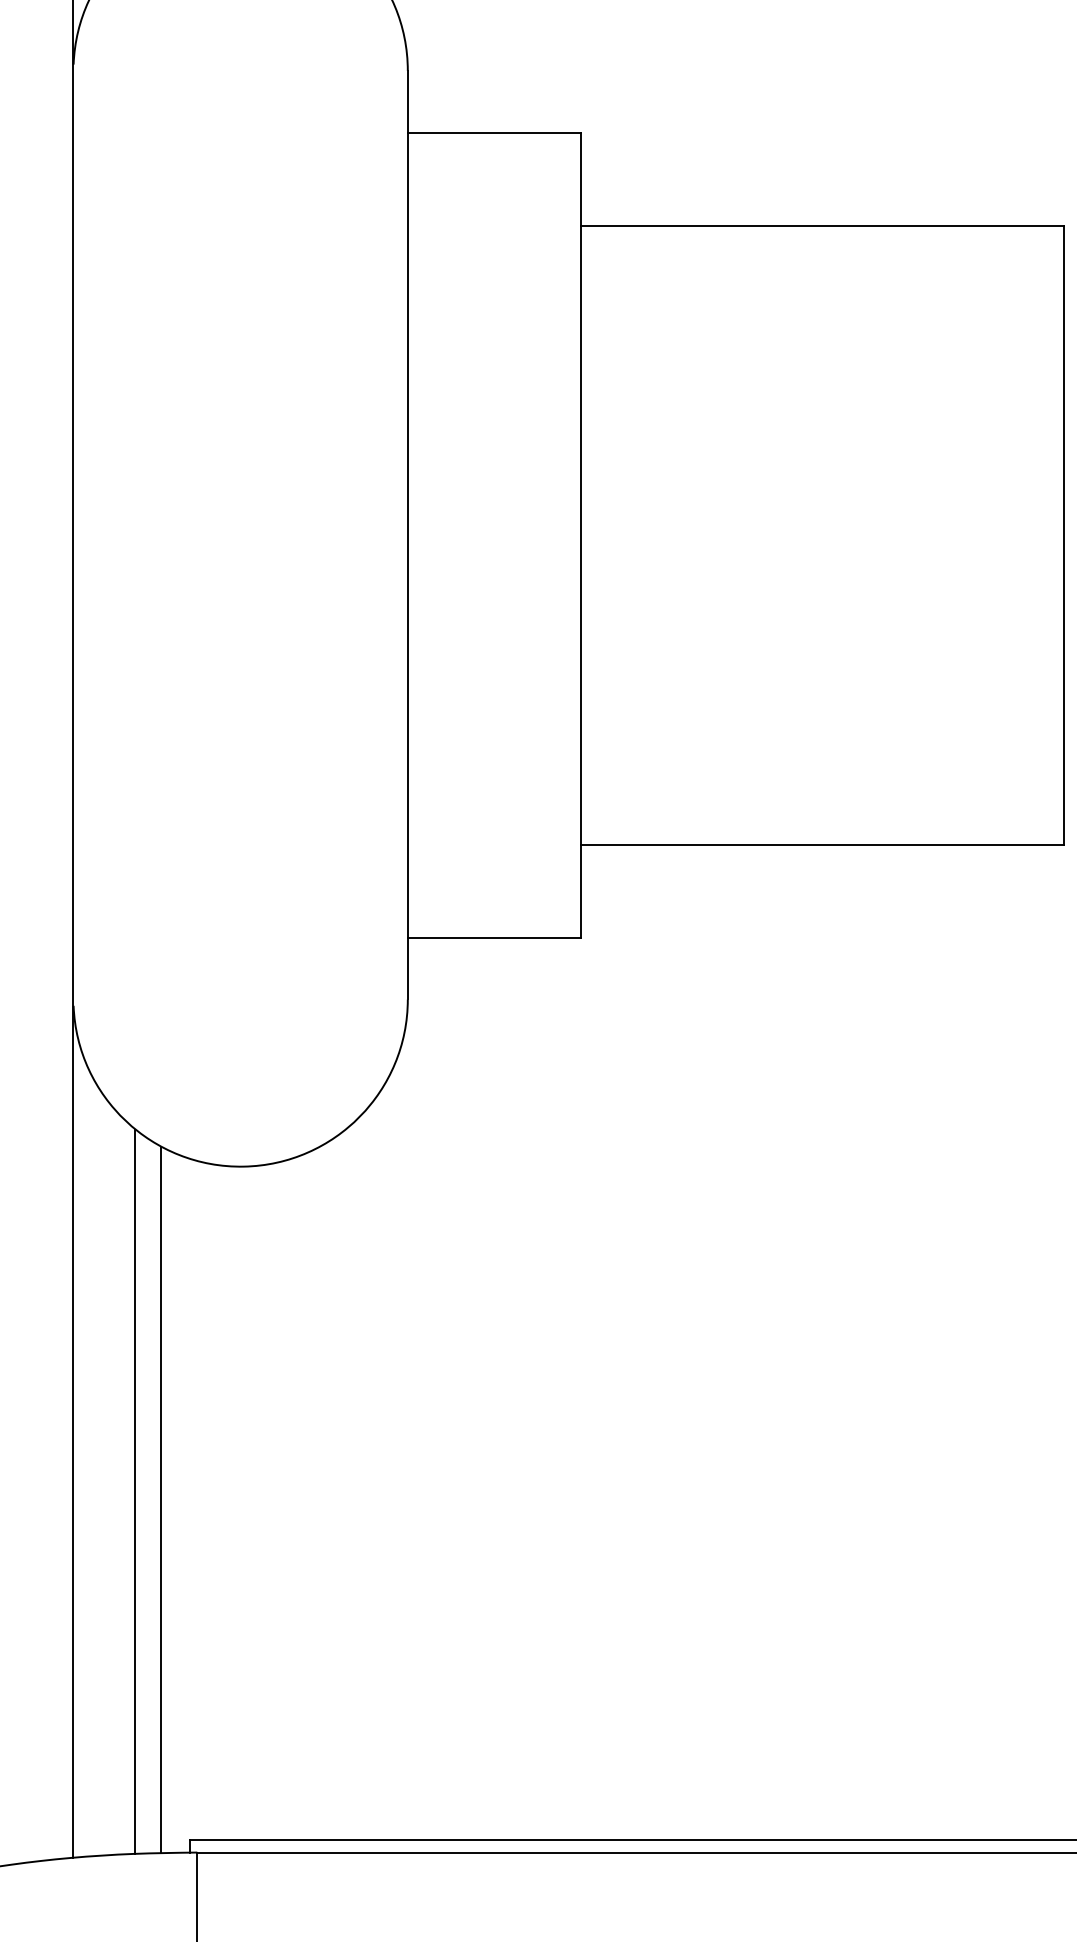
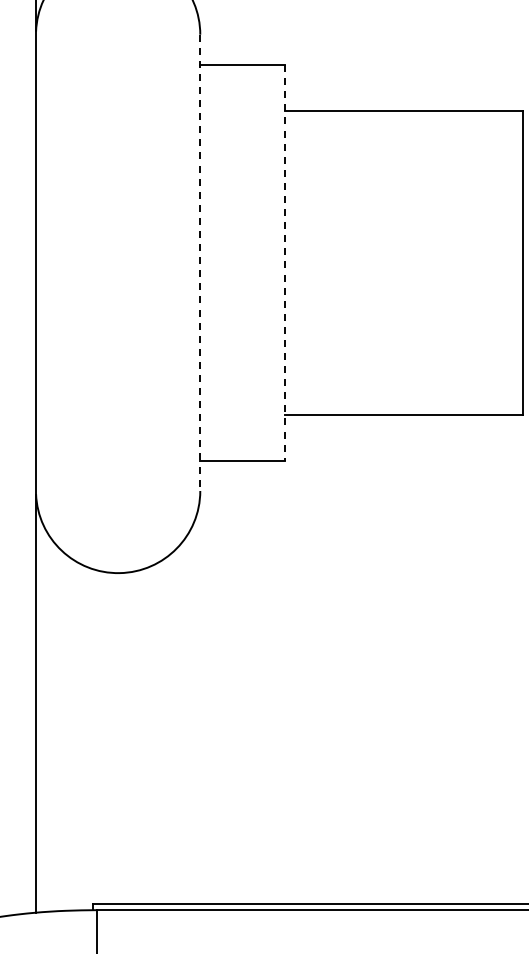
line: (581, 534) -> (285, 262), solid -> dashed
line: (408, 536) -> (200, 263), solid -> dashed
line: (135, 1490) -> (66, 732), removed
line: (161, 1499) -> (79, 736), removed

